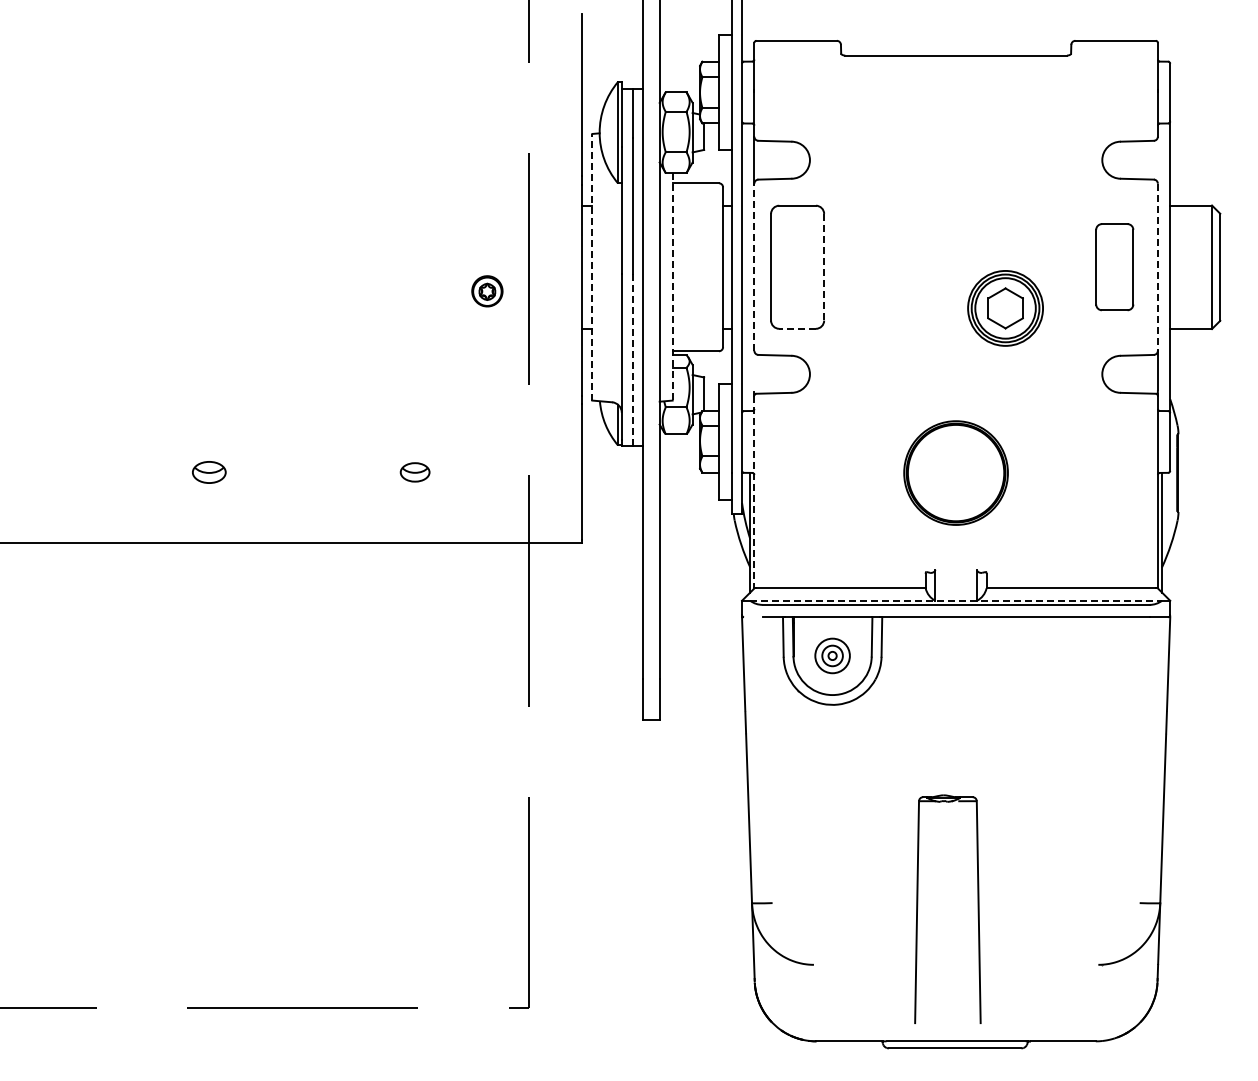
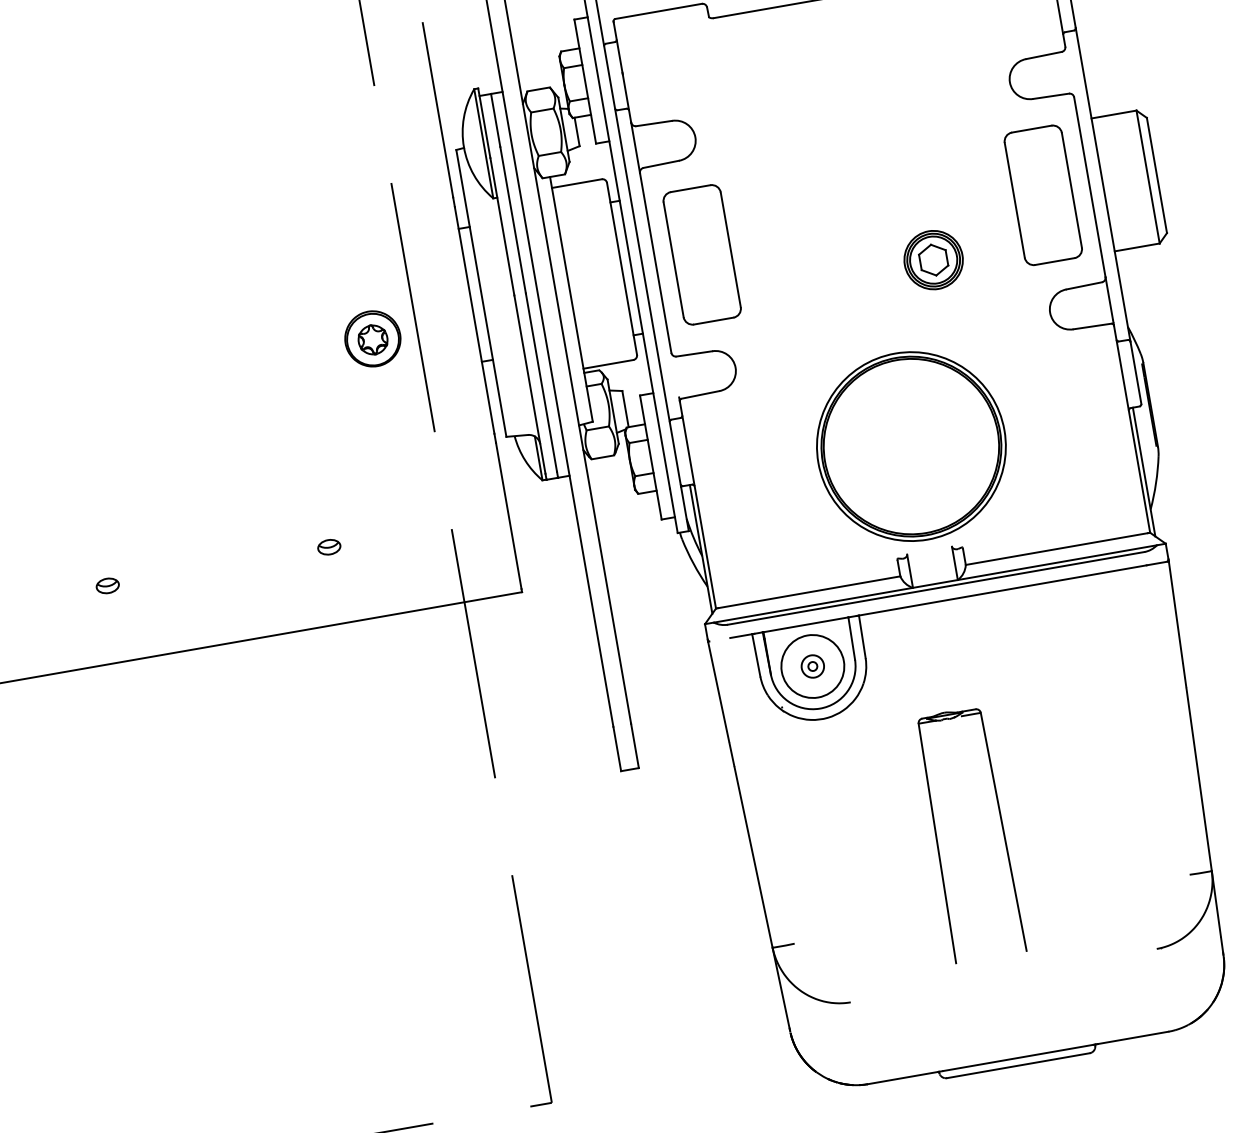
line: (592, 266) -> (481, 292), dashed -> solid
part: (1114, 266) -> (1043, 194), size x1.43
line: (754, 267) -> (655, 263), dashed -> solid
line: (824, 267) -> (731, 250), dashed -> solid
line: (1157, 267) -> (1089, 187), dashed -> solid
line: (672, 286) -> (571, 299), dashed -> solid
part: (487, 291) -> (373, 339), size x1.67
part: (1005, 308) -> (933, 260), size x0.71
line: (797, 328) -> (713, 320), dashed -> solid
line: (632, 357) -> (541, 382), dashed -> solid
part: (209, 471) -> (107, 585), size x0.62
part: (415, 471) -> (329, 546), size x0.71
part: (955, 472) -> (910, 446), size x1.67
line: (754, 492) -> (698, 505), dashed -> solid
line: (956, 600) -> (935, 583), dashed -> solid
circle: (832, 655) -> (812, 666), size x1.67
part: (918, 907) -> (938, 838), moved

